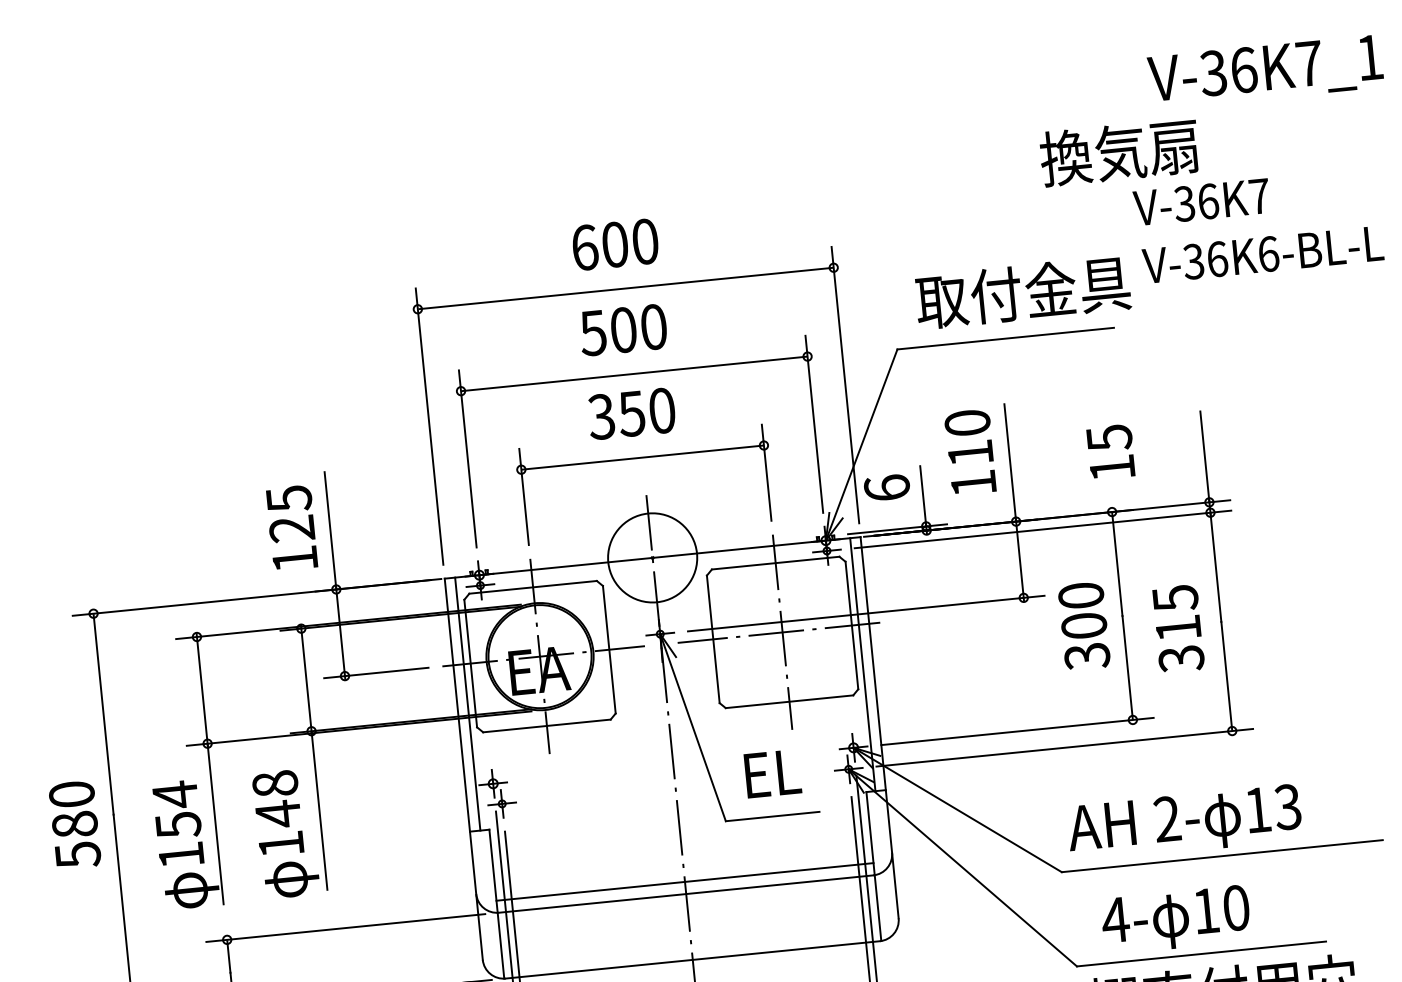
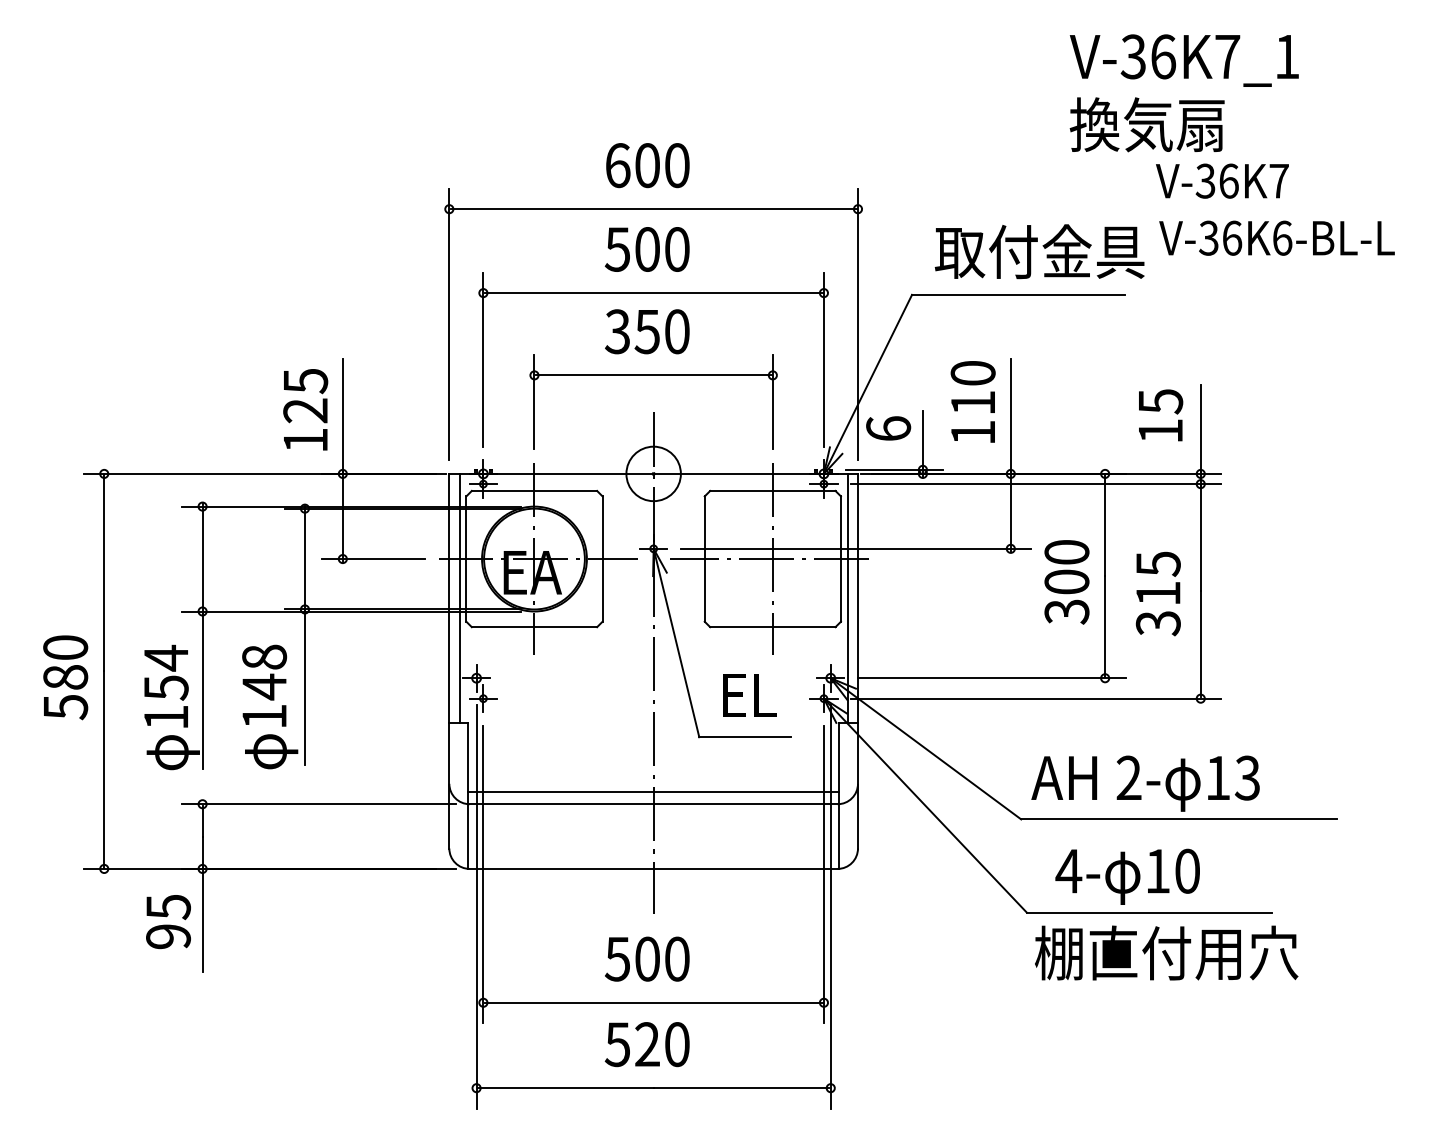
text: (1264, 71) -> (1183, 60), moved
text: (1111, 452) -> (1161, 415), moved
circle: (652, 557) -> (653, 473), size x0.62

